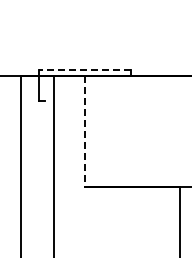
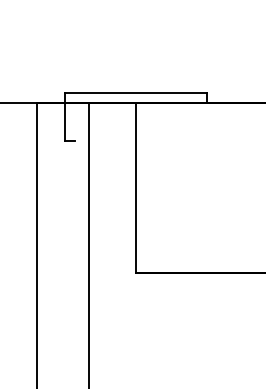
line: (84, 70) -> (135, 94), dashed -> solid
line: (85, 132) -> (136, 189), dashed -> solid

